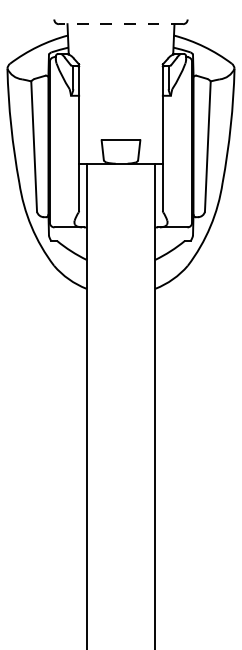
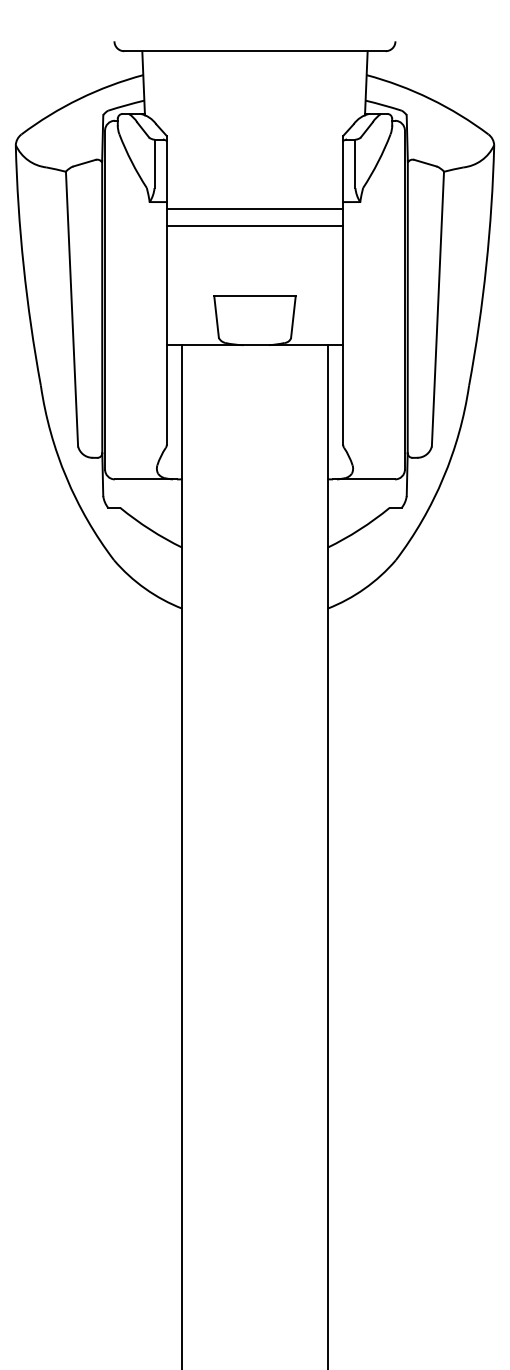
line: (120, 24) -> (253, 51), dashed -> solid
line: (120, 99) -> (253, 209), added
line: (120, 107) -> (253, 226), added

